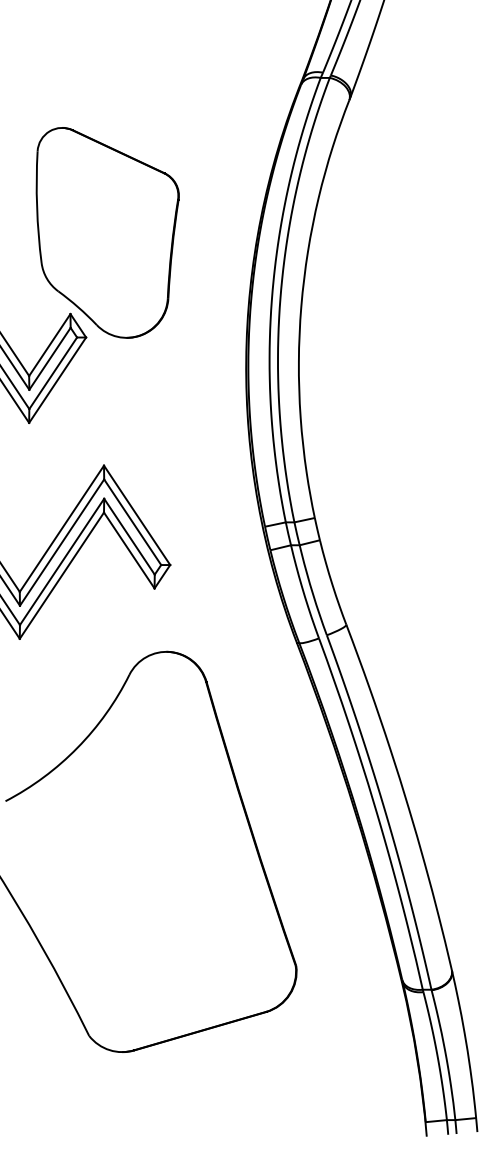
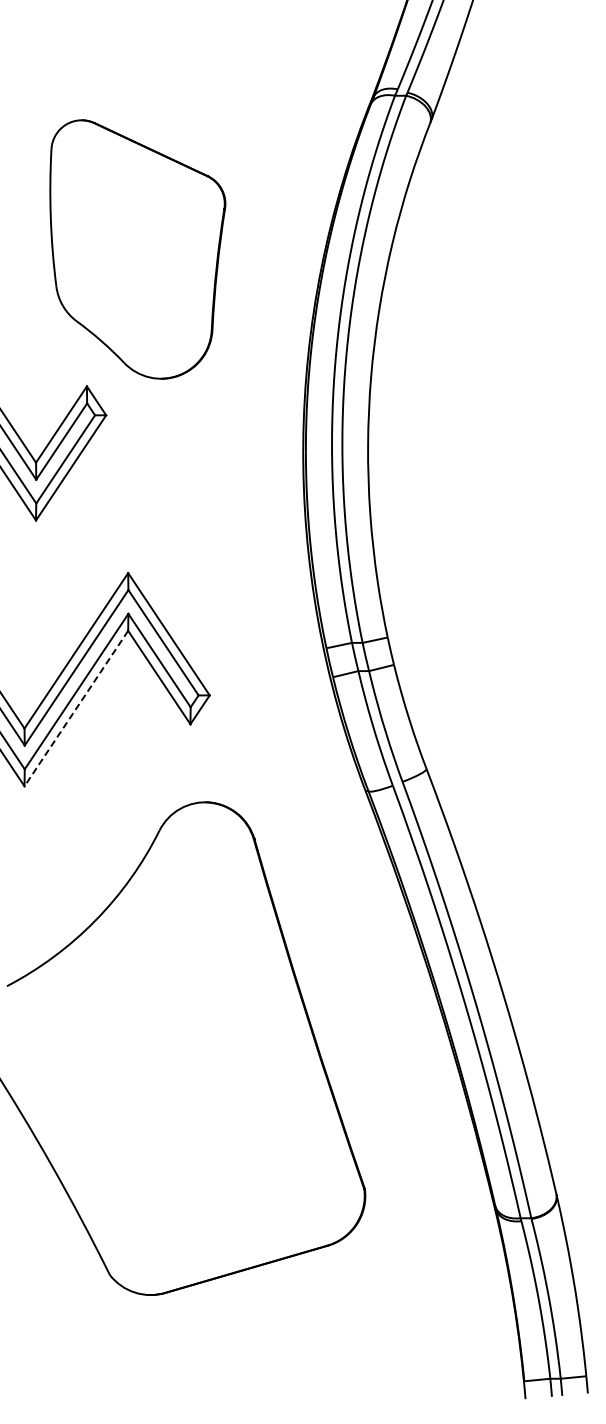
part: (107, 232) -> (137, 249), moved
line: (62, 576) -> (76, 709), solid -> dashed

